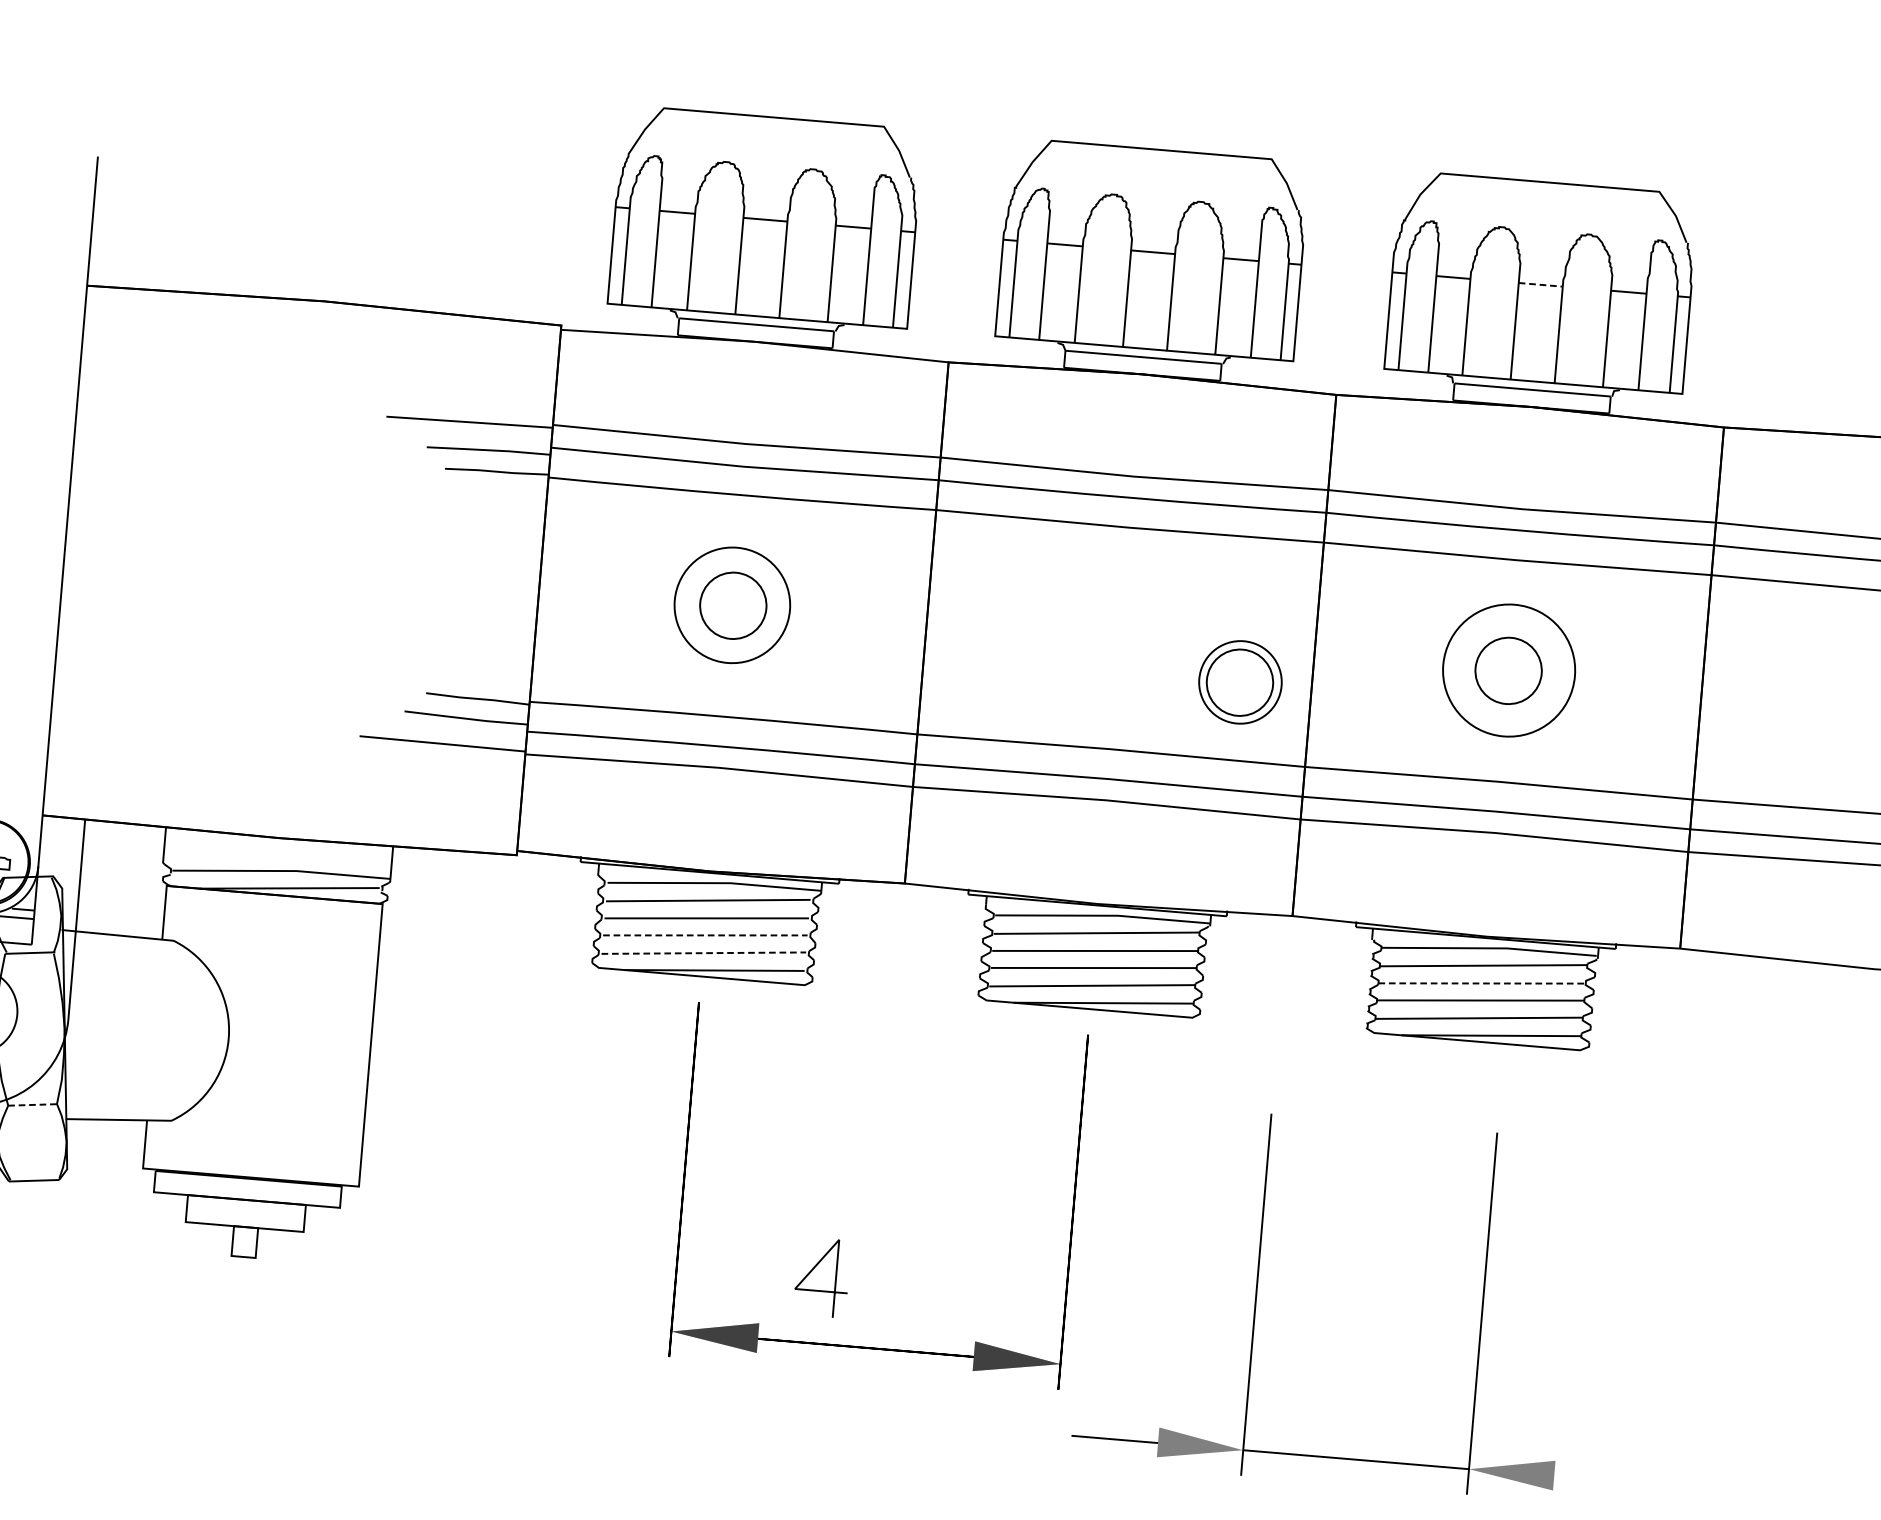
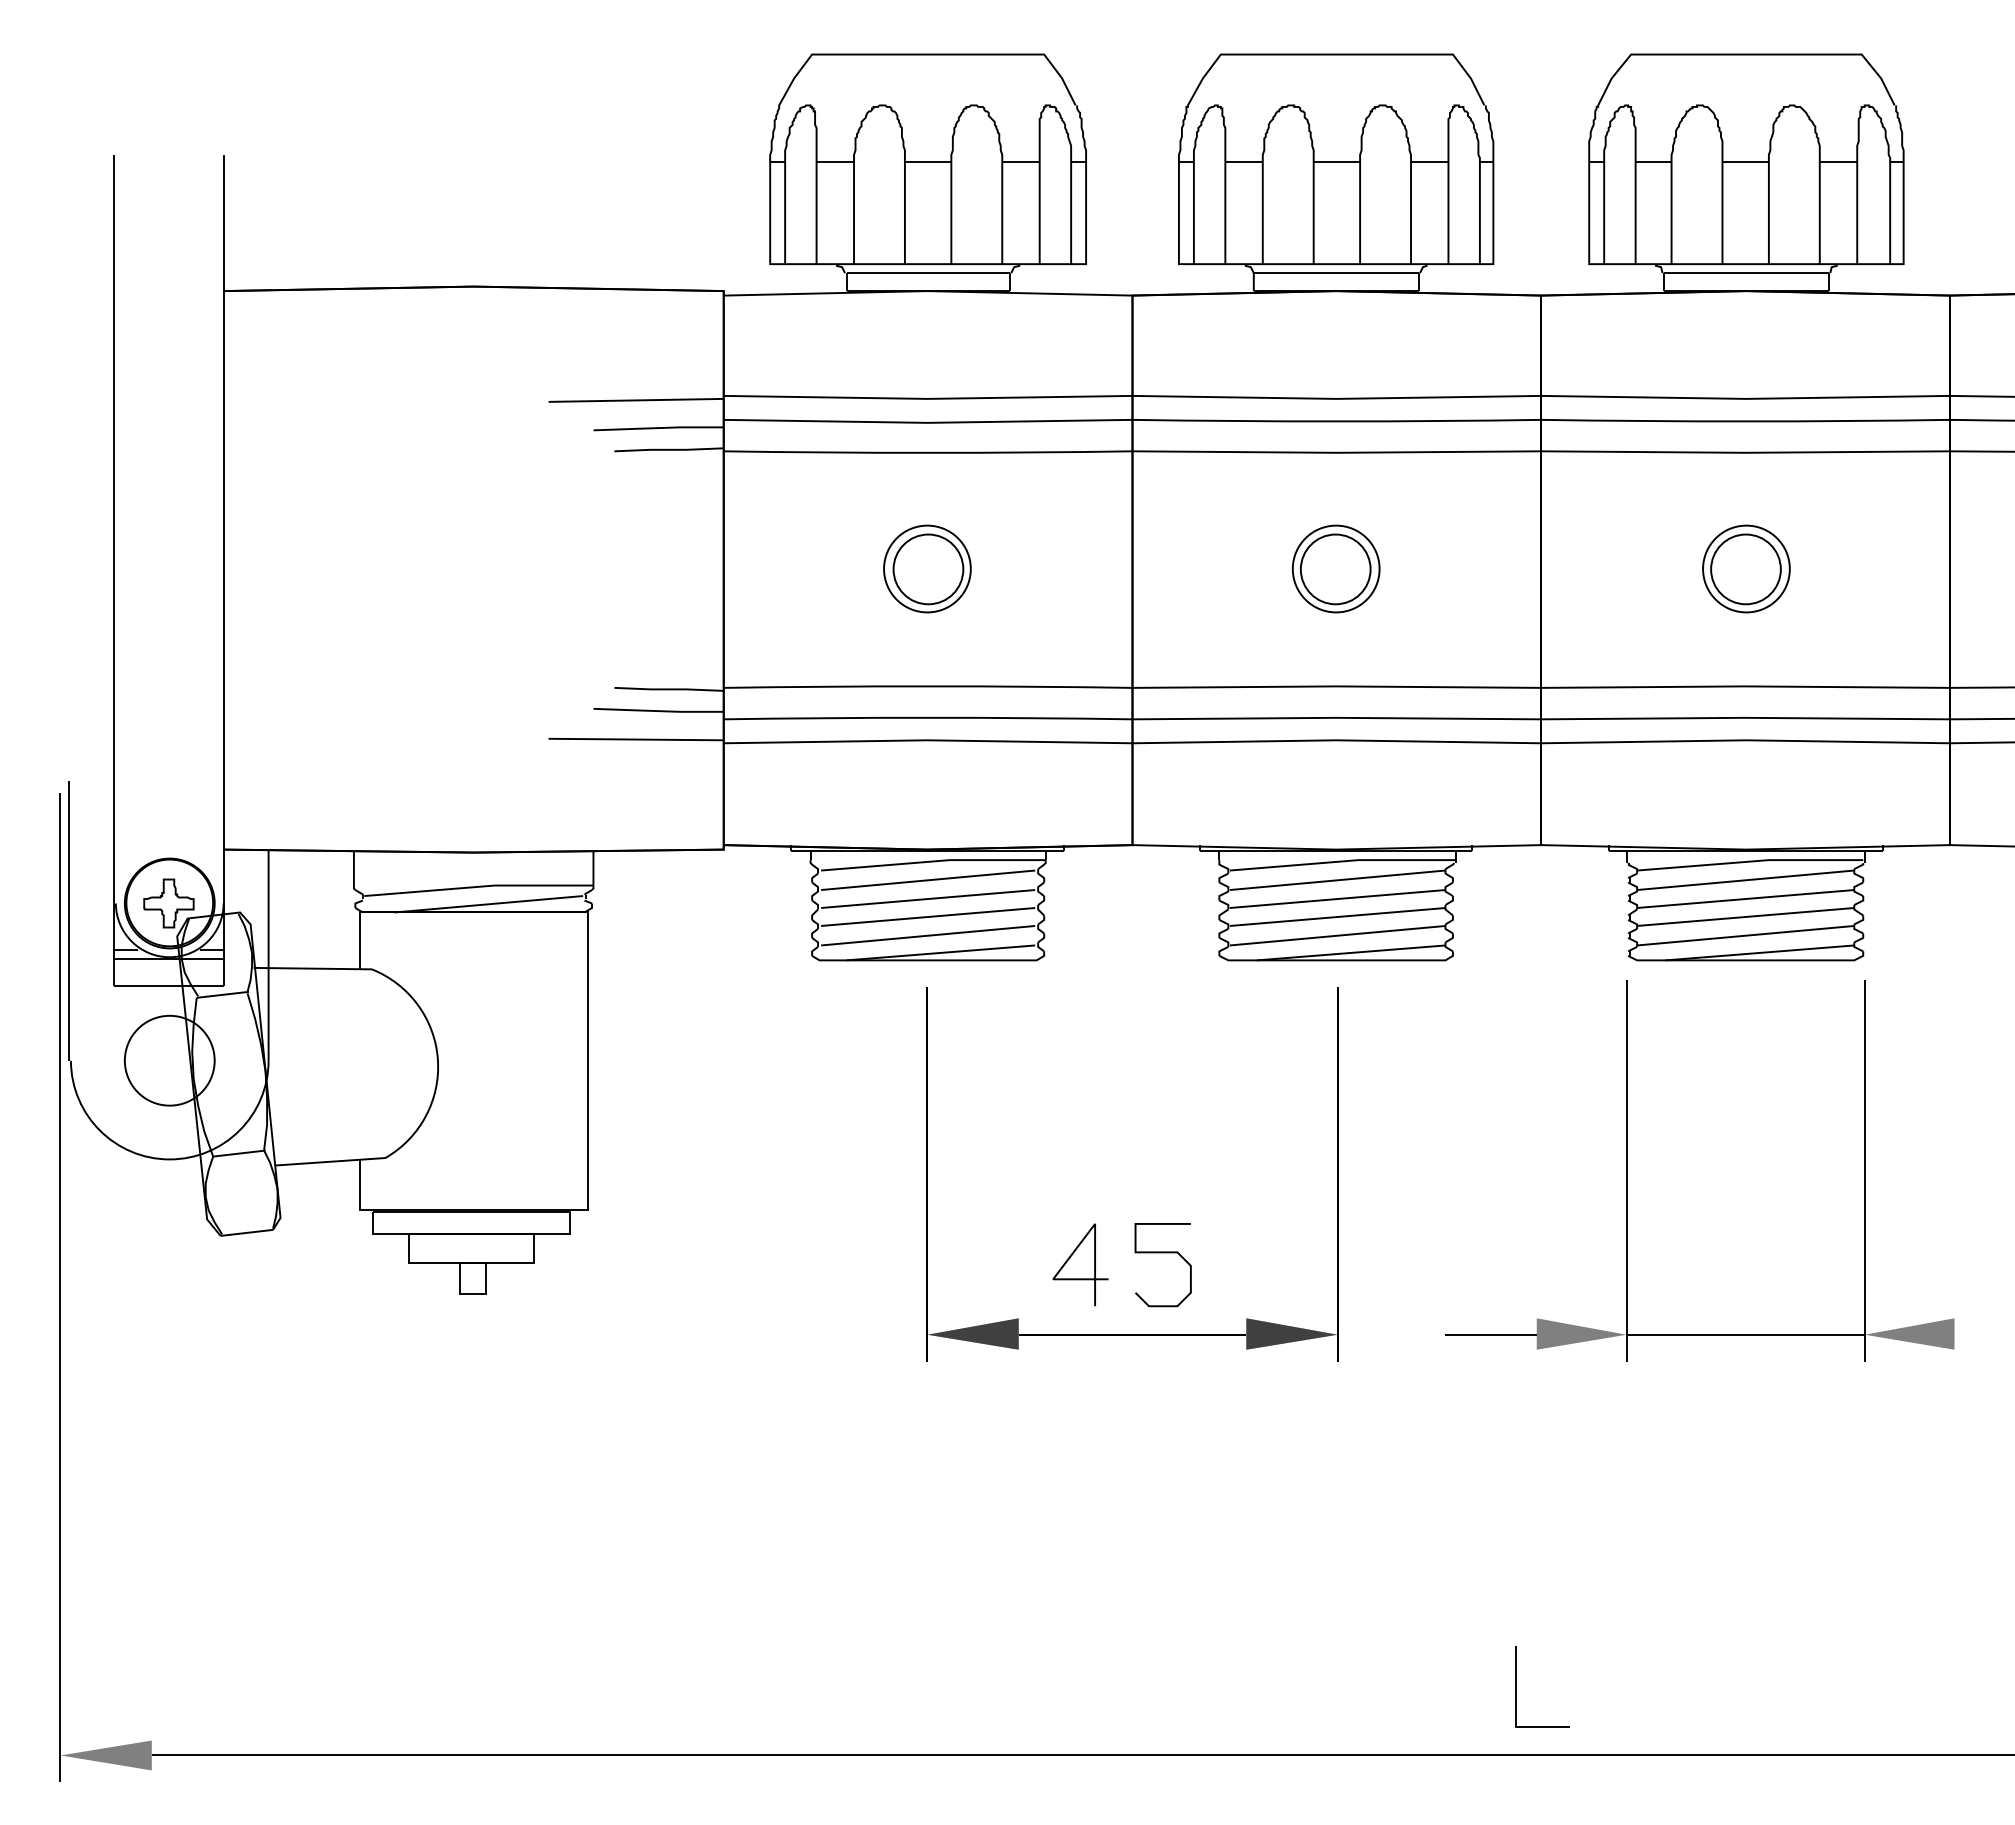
line: (1541, 285) -> (1746, 162), dashed -> solid
circle: (732, 604) -> (927, 568), size x0.71
circle: (1509, 670) -> (1746, 568), size x0.62
part: (1239, 681) -> (1335, 568), moved
line: (705, 934) -> (928, 916), dashed -> solid
line: (704, 952) -> (928, 935), dashed -> solid
line: (1481, 983) -> (1745, 899), dashed -> solid
line: (33, 1104) -> (239, 1153), dashed -> solid
curve: (900, 1273) -> (1162, 1253), added
part: (1257, 1294) -> (1627, 1170), moved

